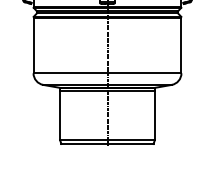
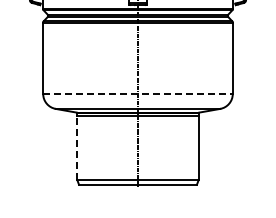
line: (107, 72) -> (138, 93), solid -> dashed
line: (60, 115) -> (77, 148), solid -> dashed

